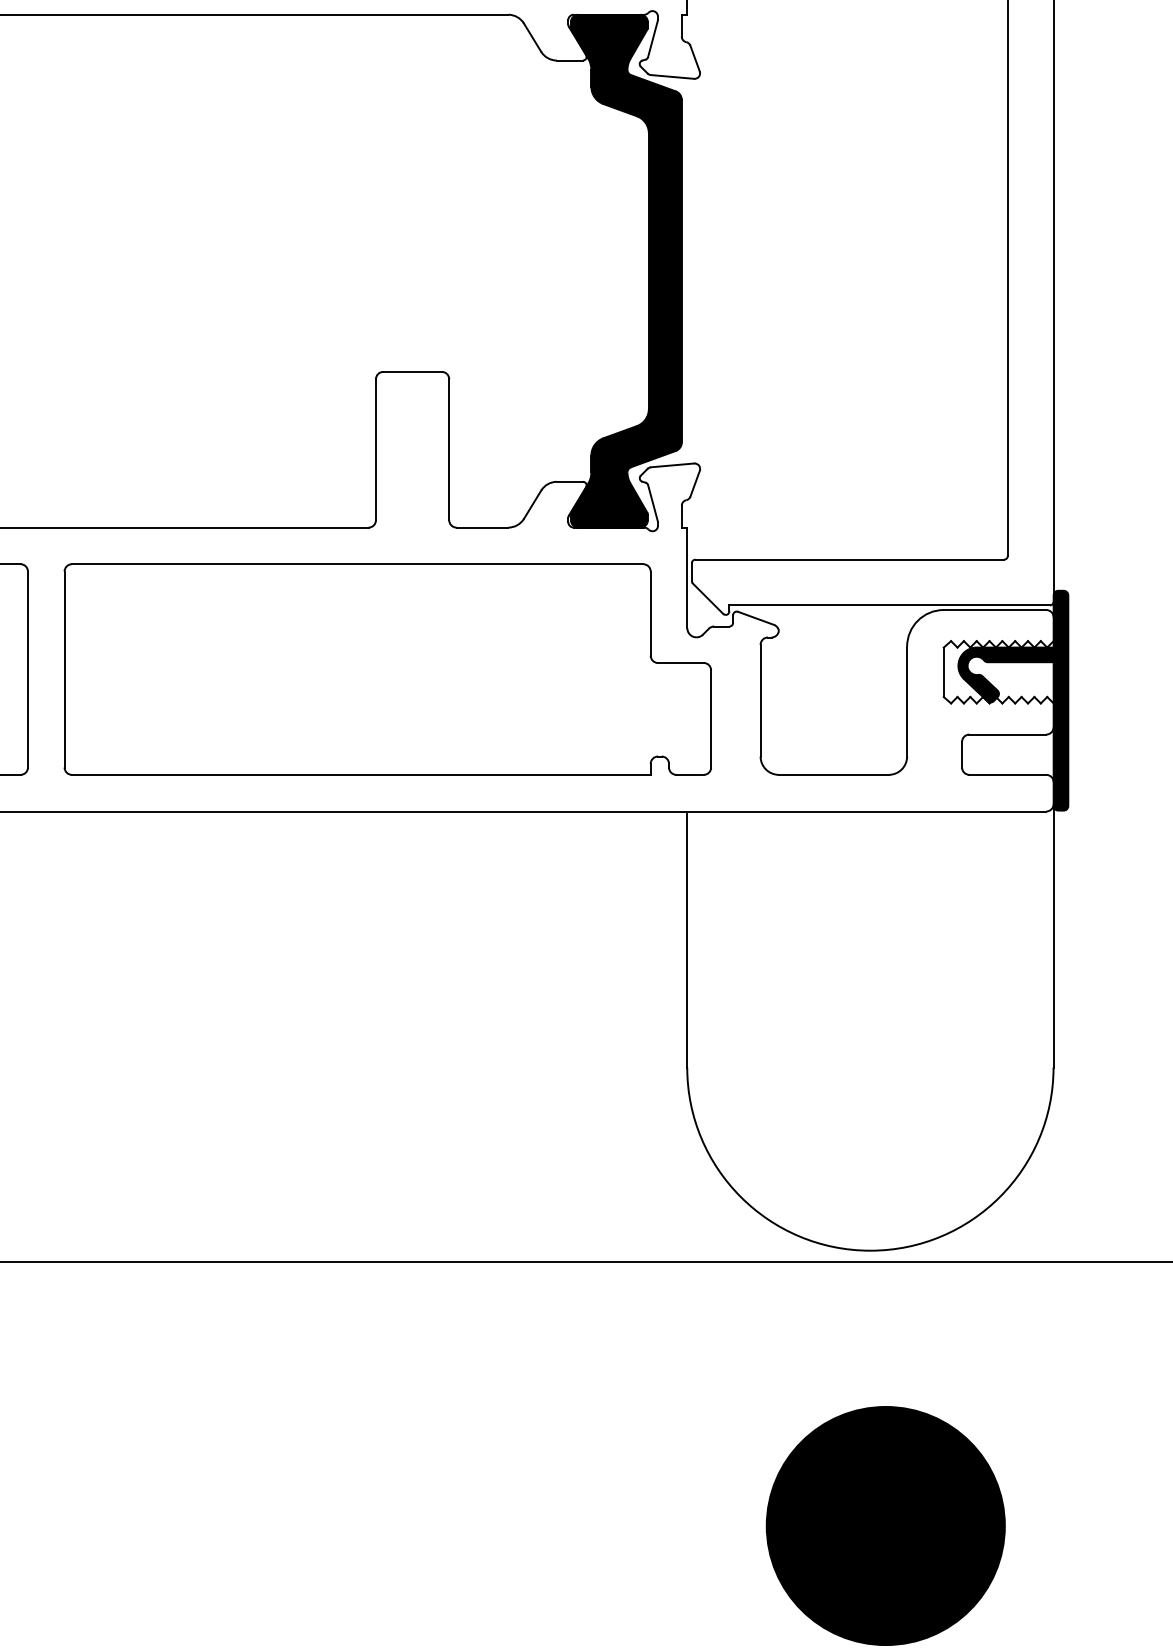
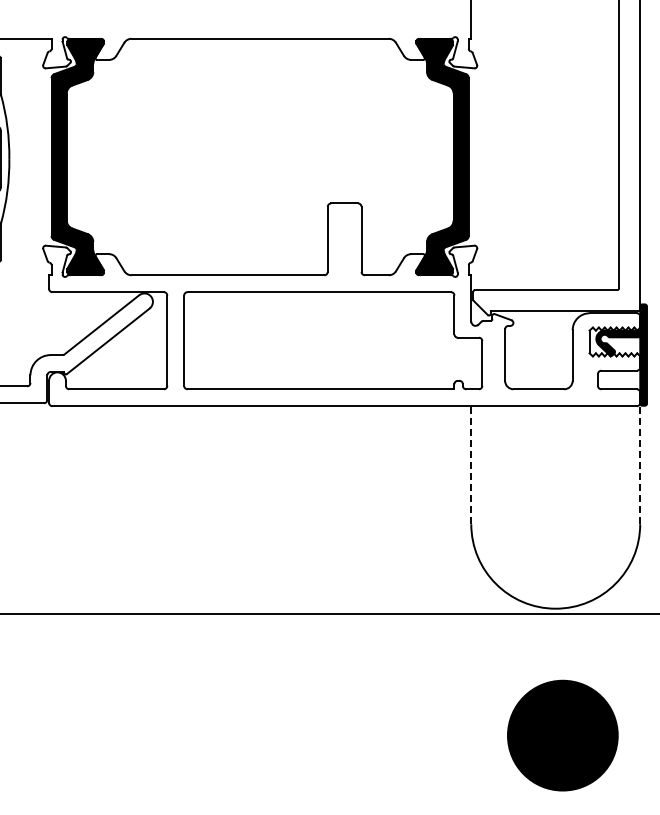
line: (1054, 935) -> (640, 463), solid -> dashed
line: (687, 940) -> (471, 465), solid -> dashed

